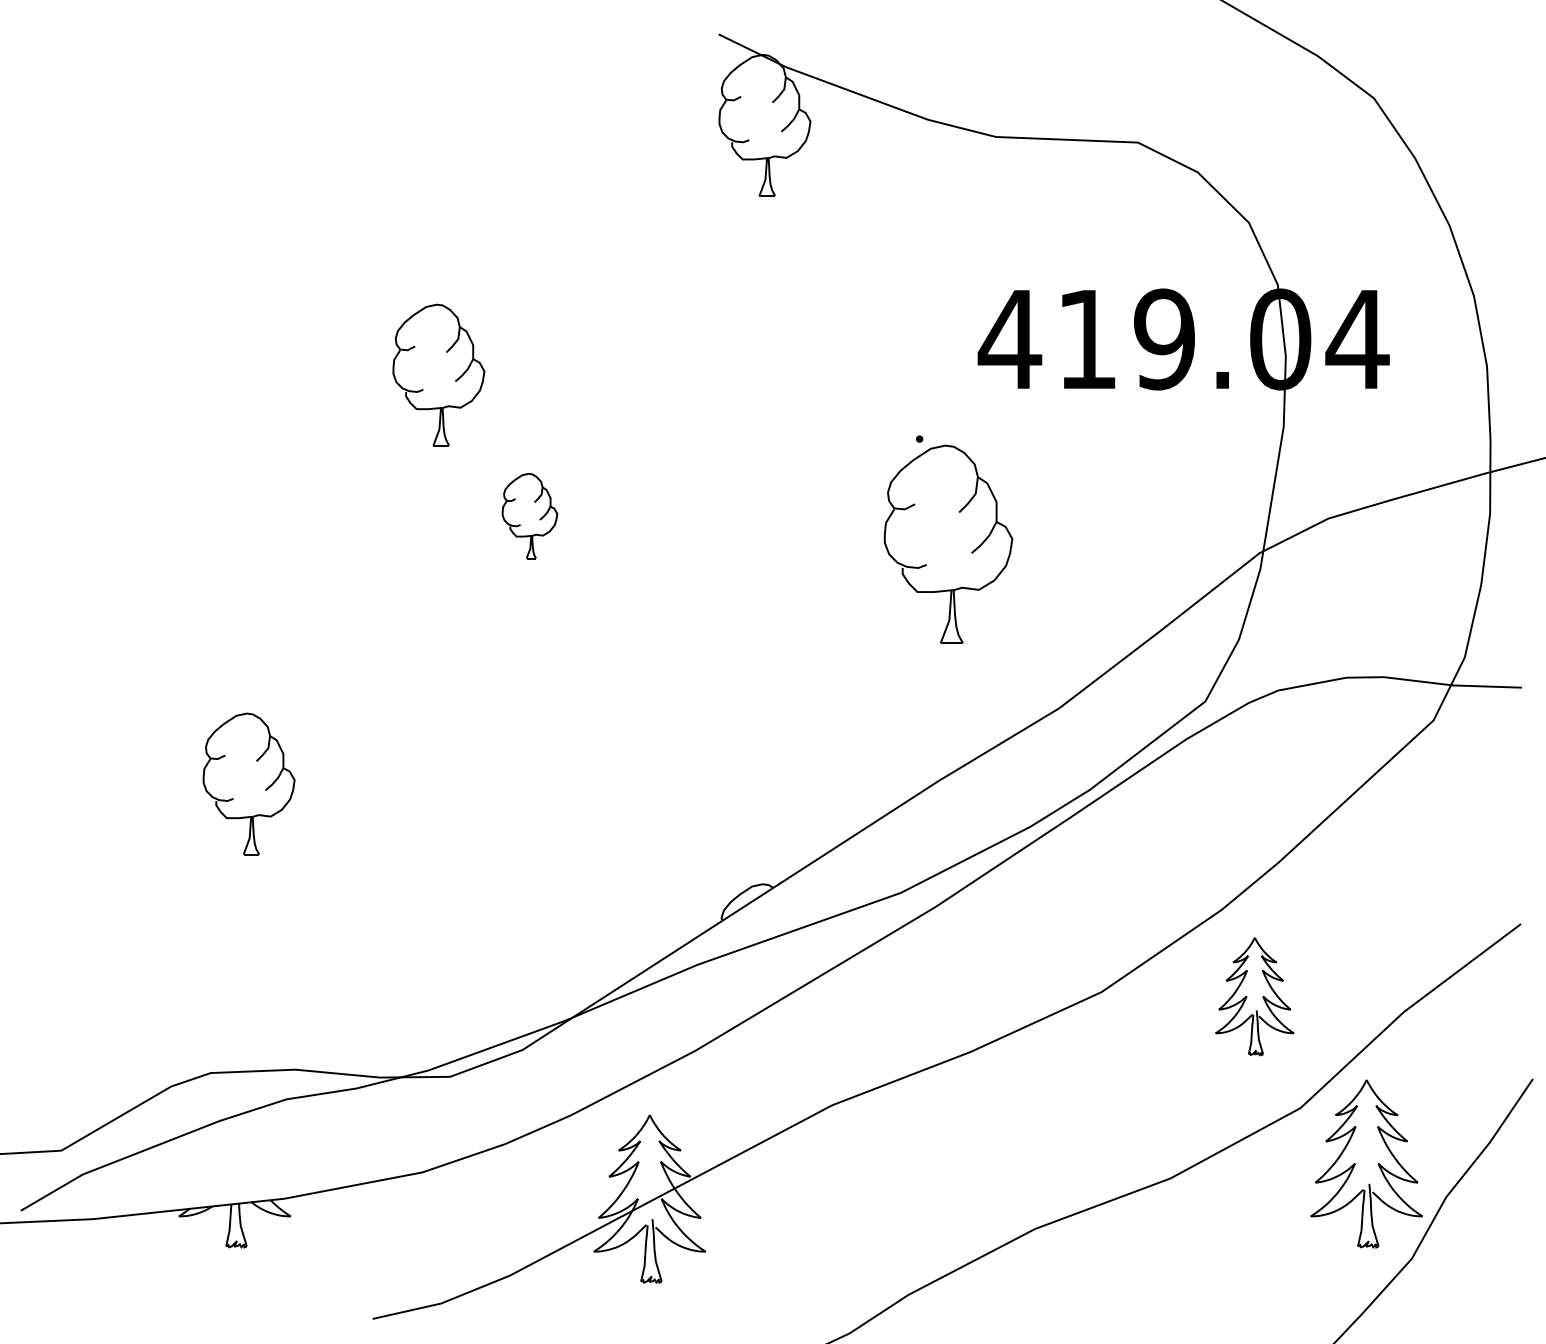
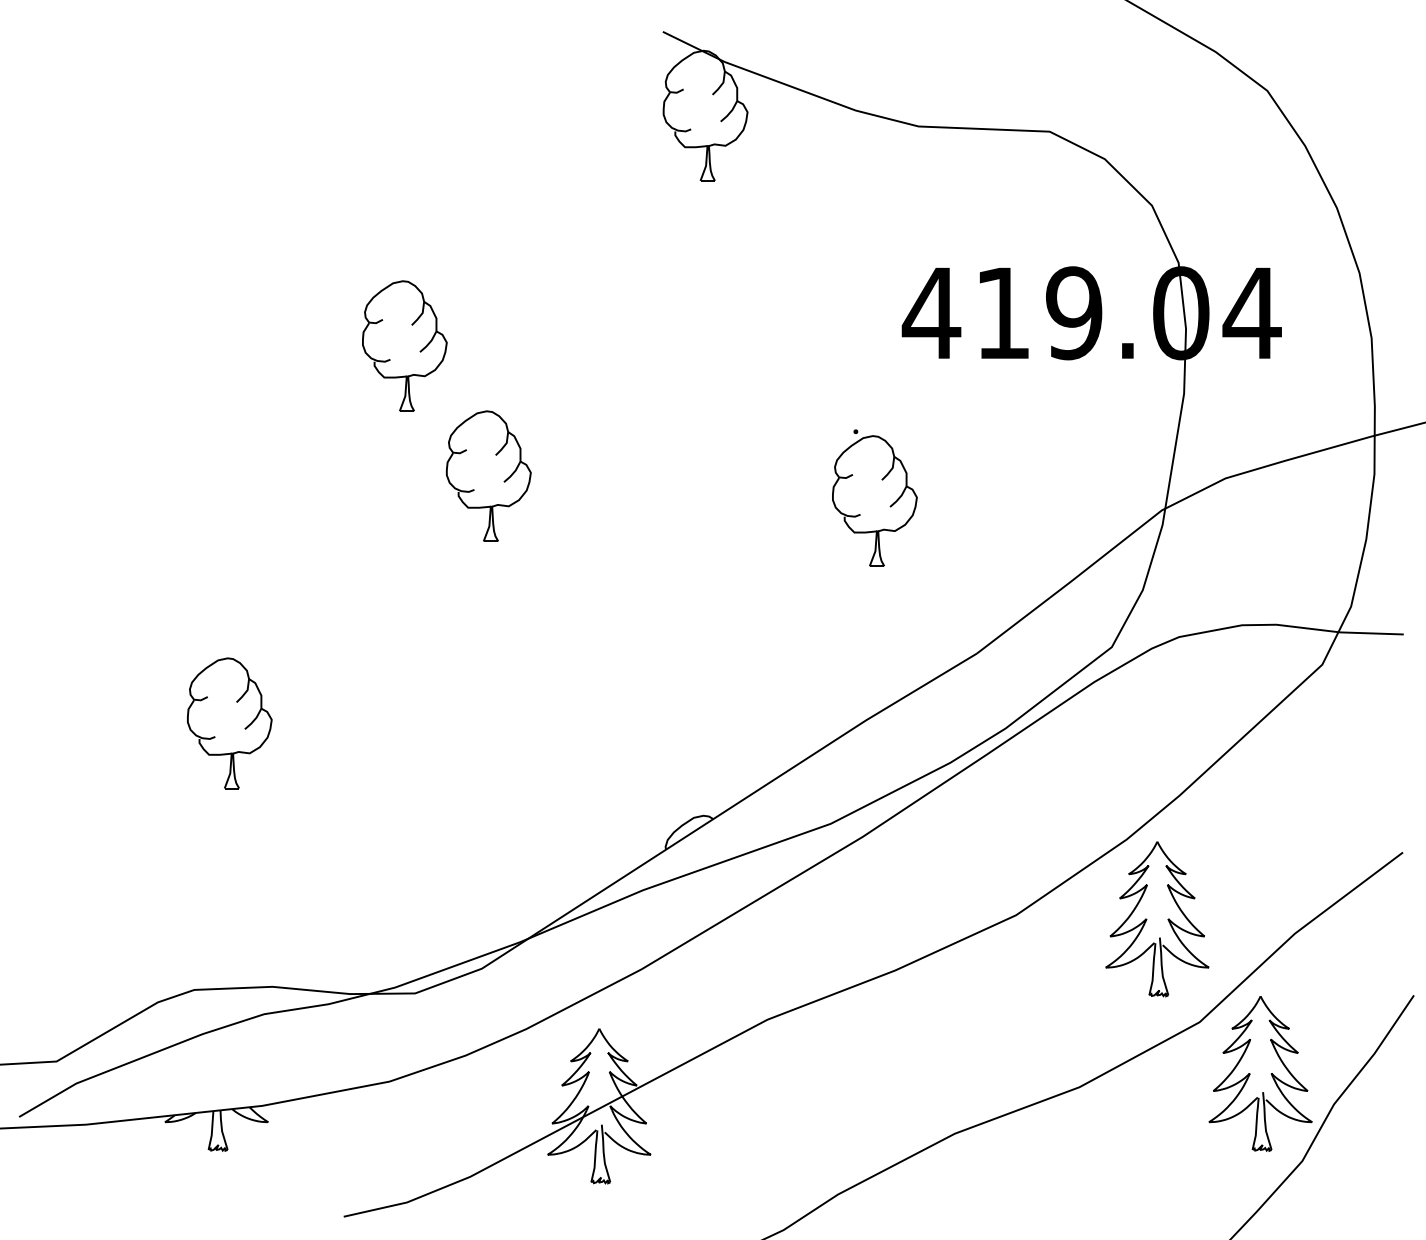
part: (529, 515) -> (488, 475), size x1.67
part: (948, 539) -> (874, 497), size x0.71
part: (1254, 996) -> (1157, 919), size x1.43

